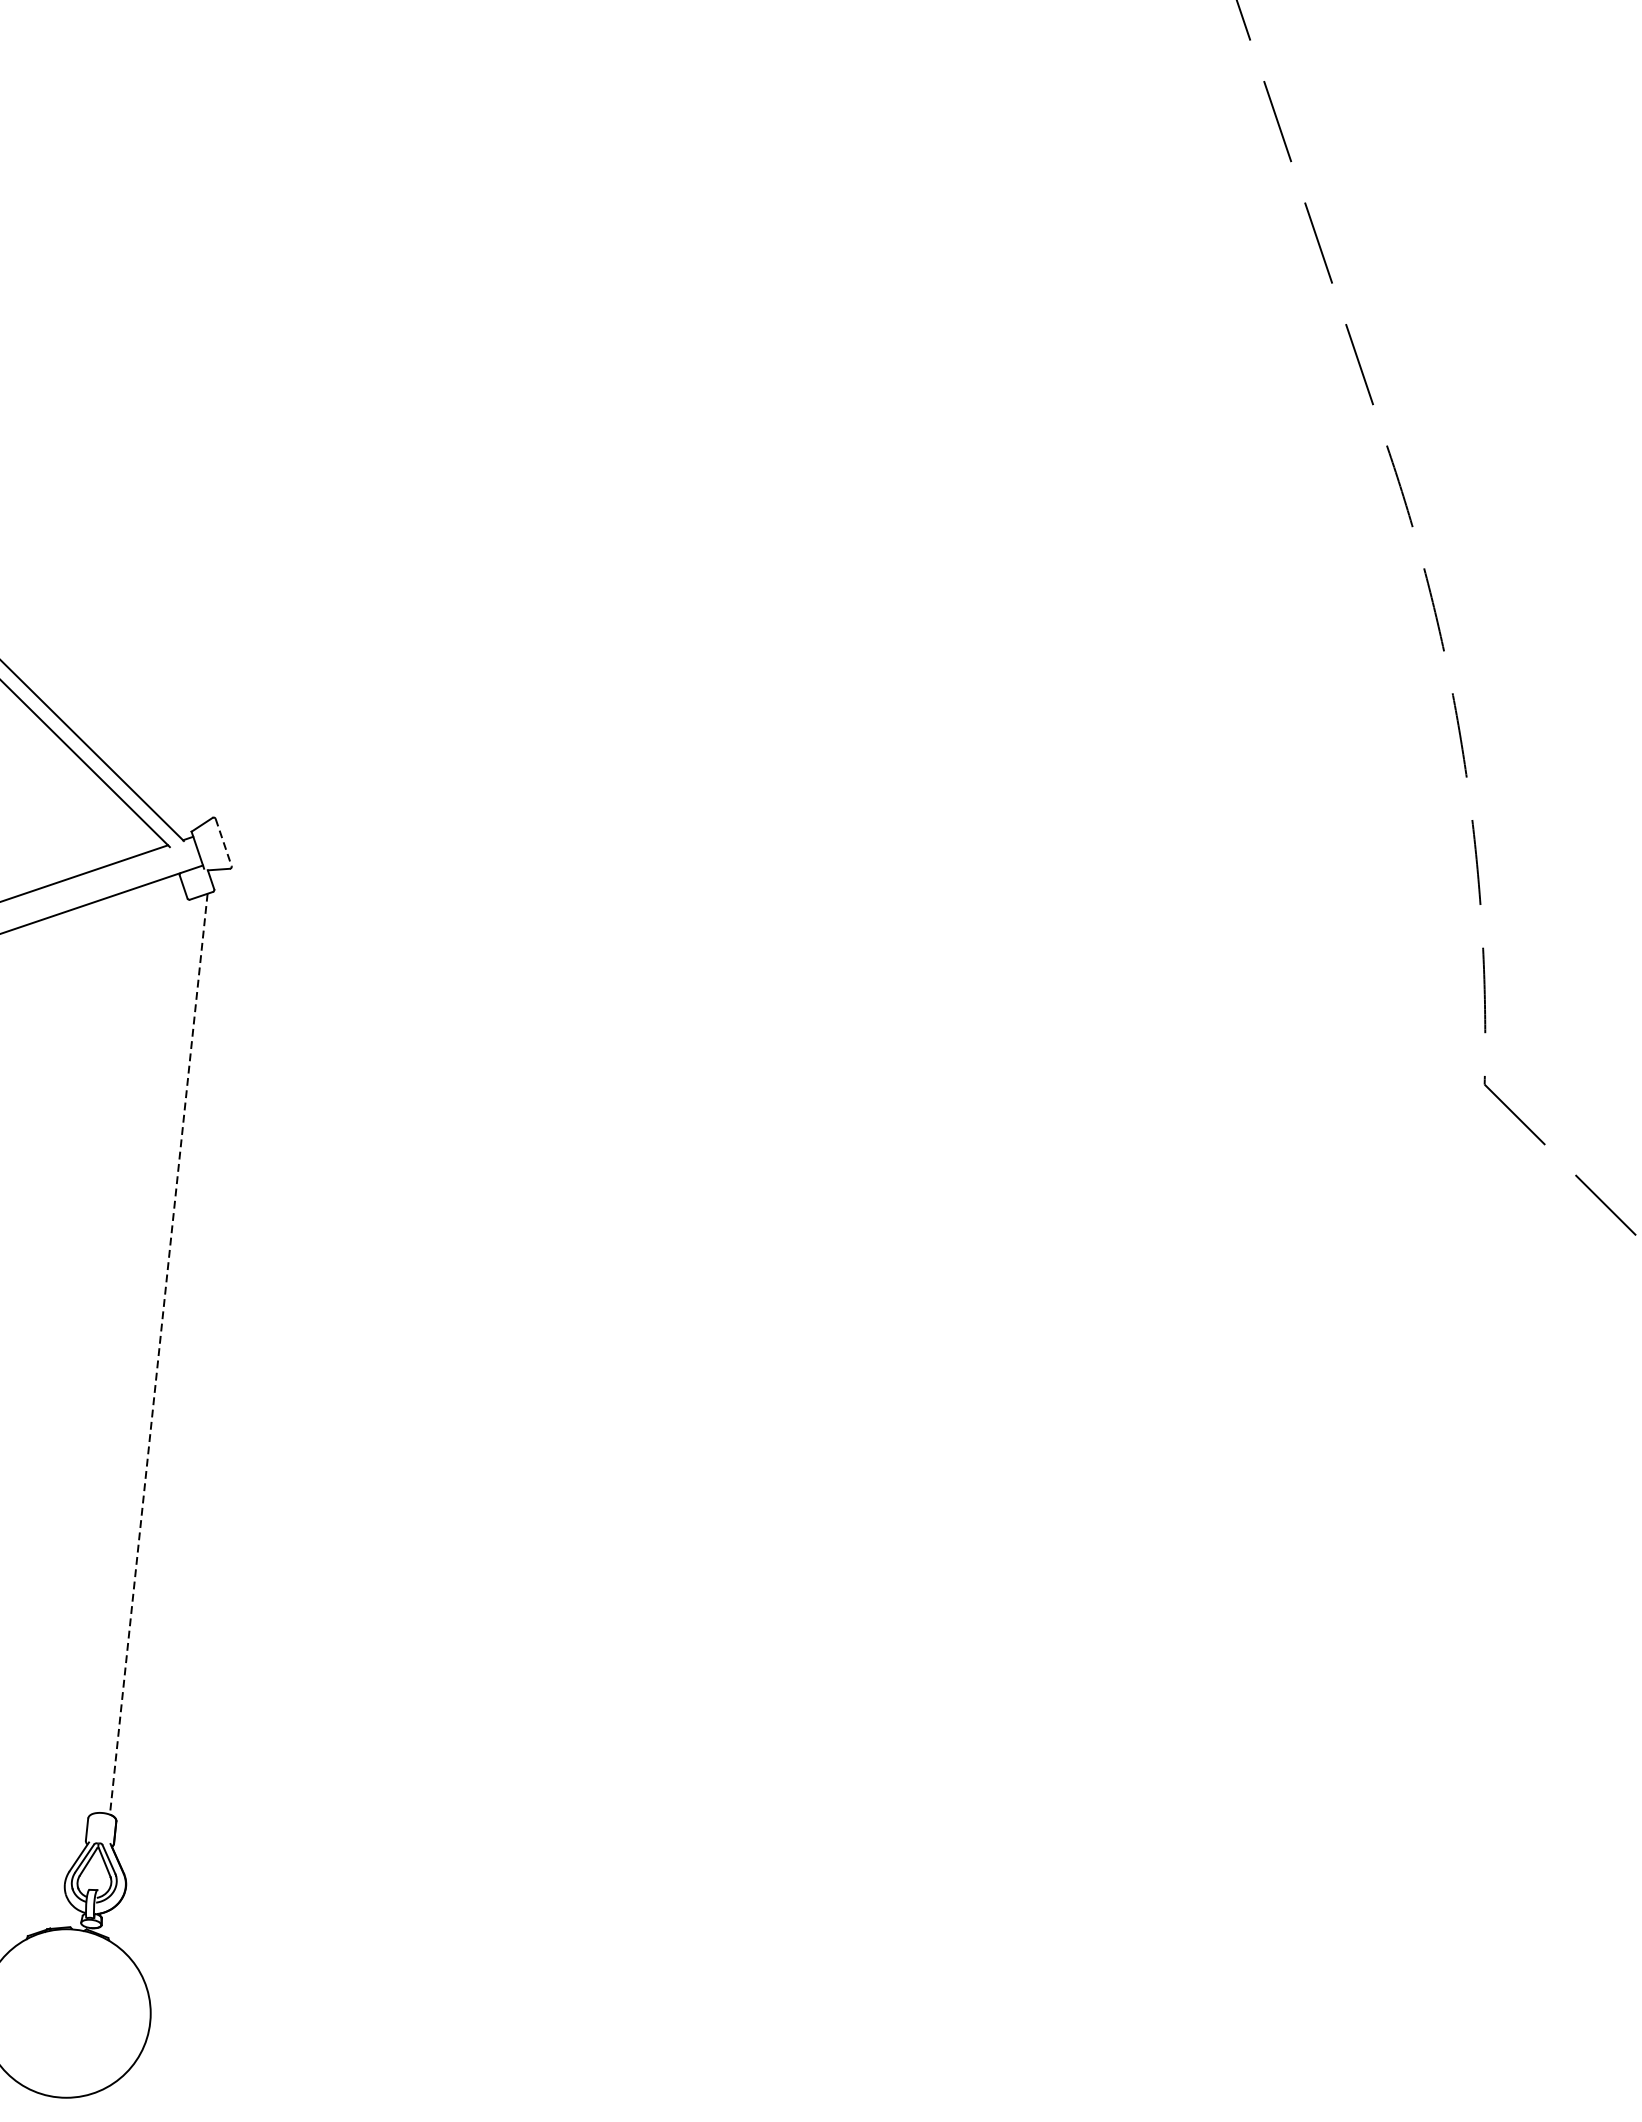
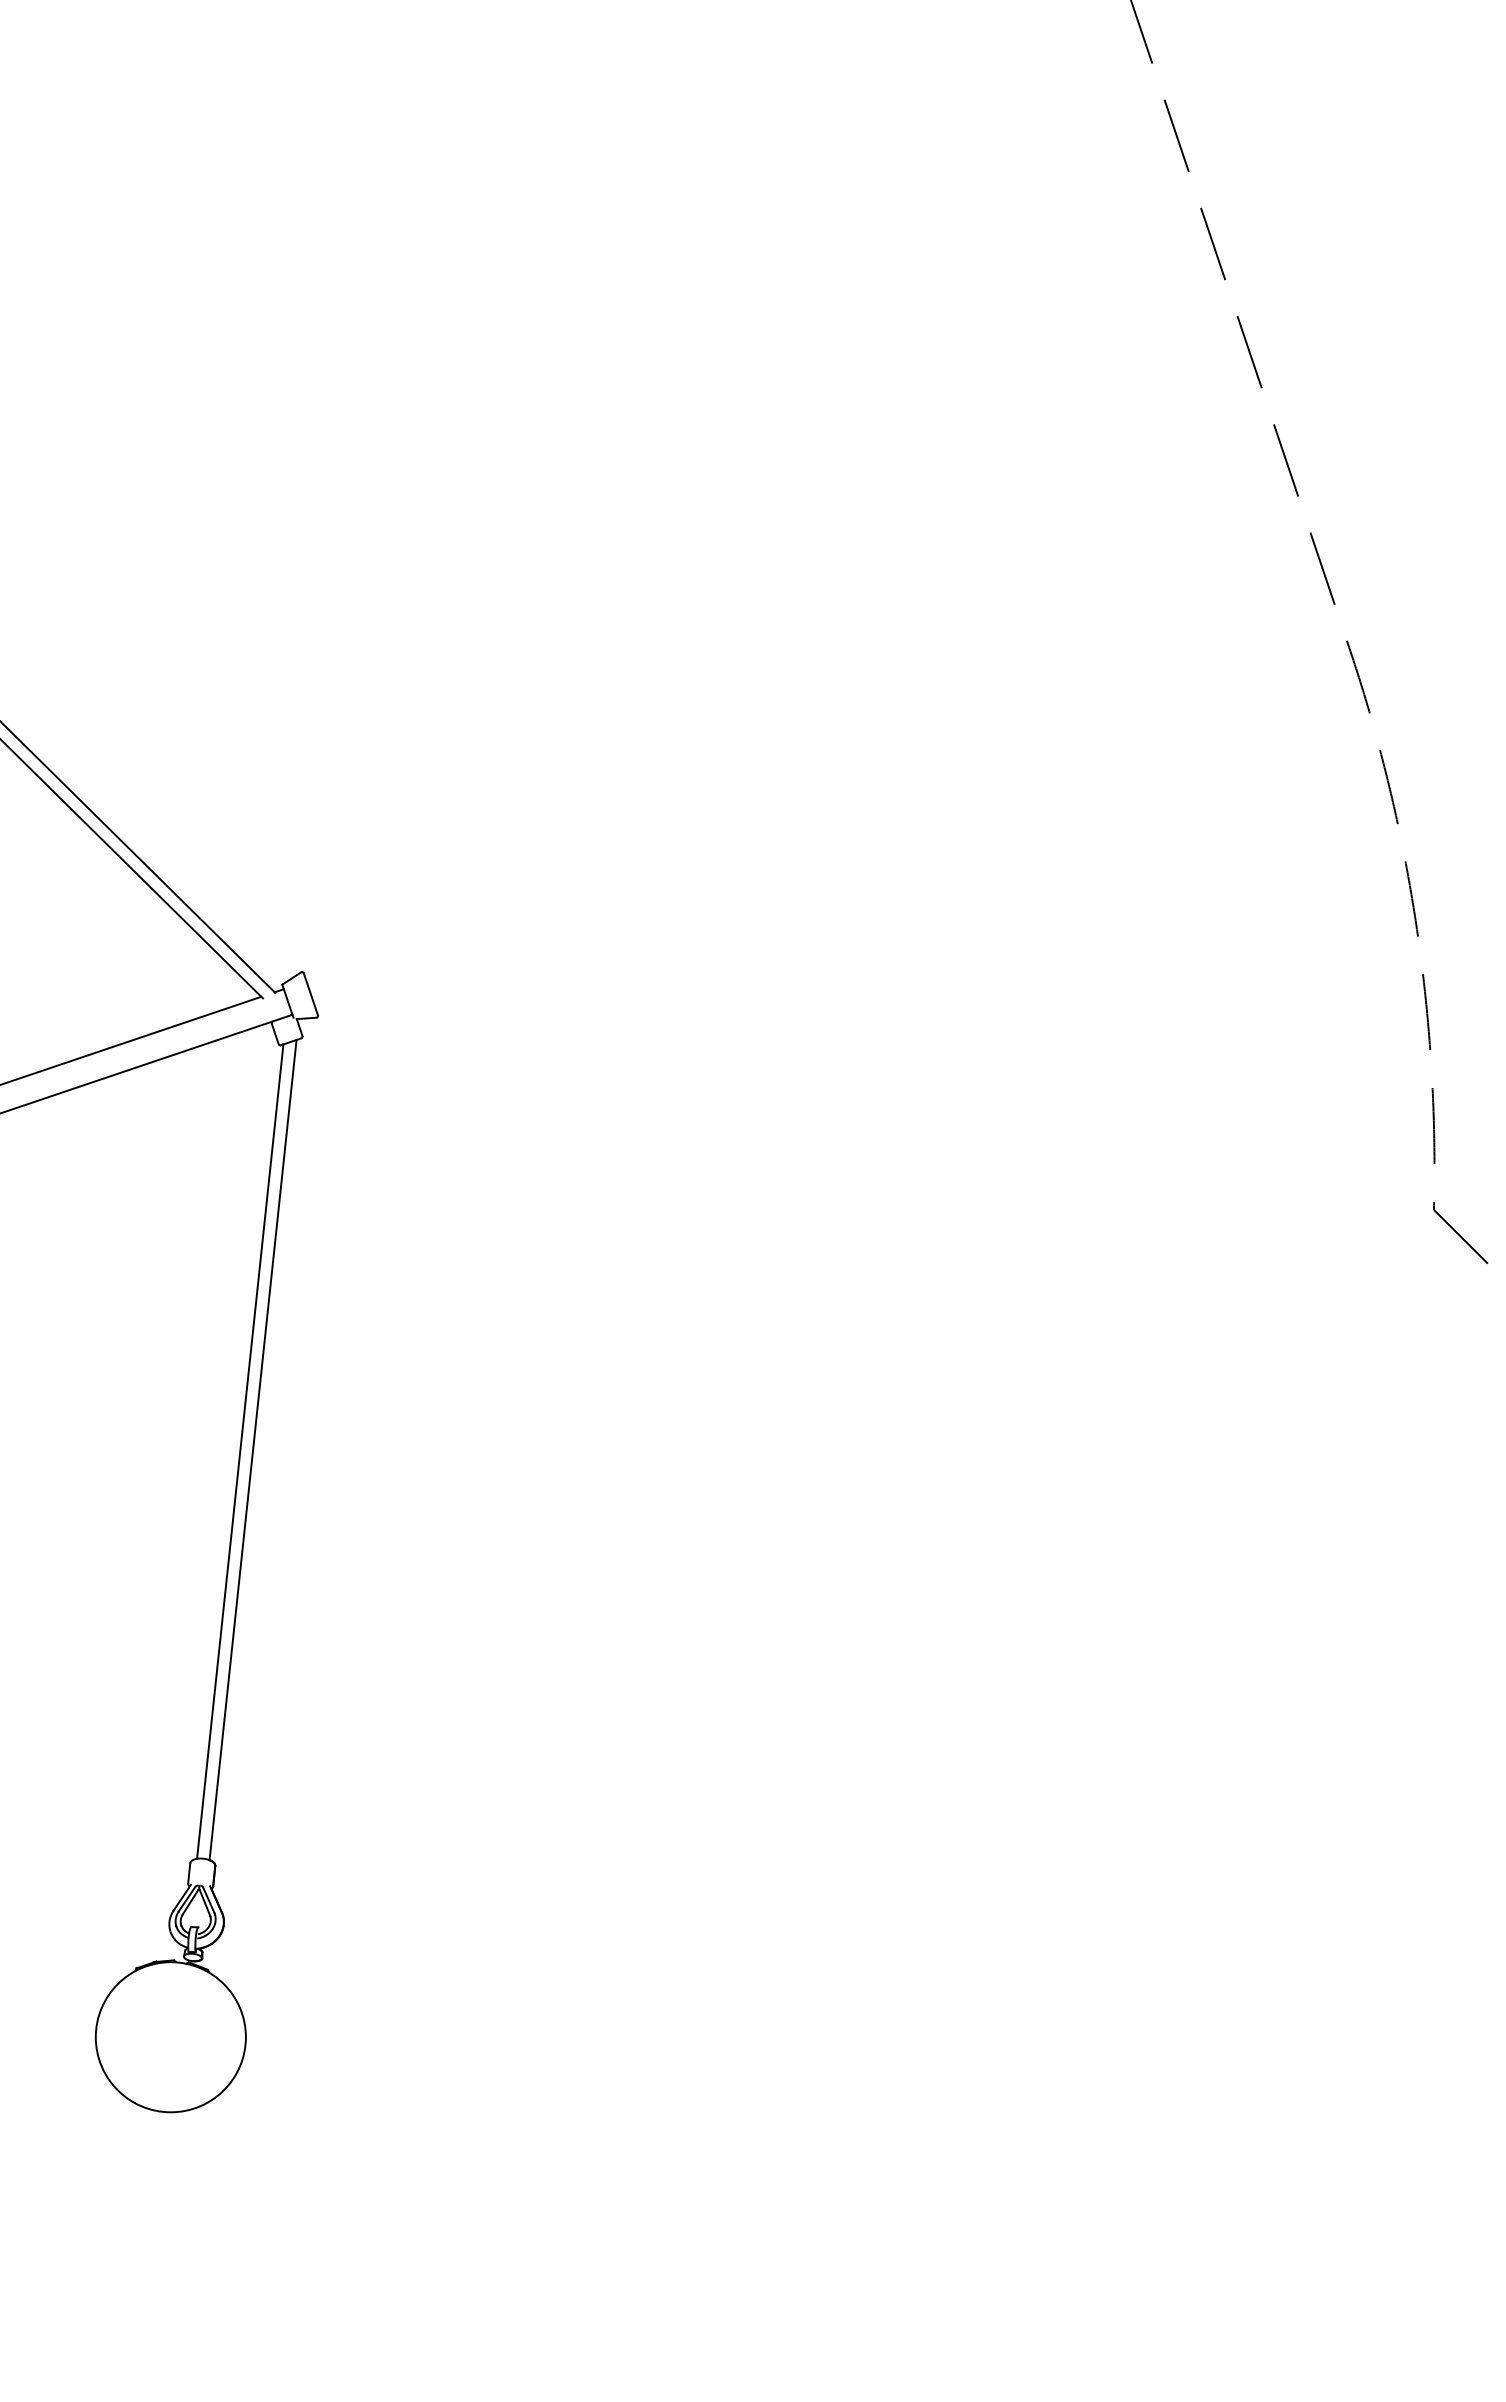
line: (224, 842) -> (311, 994), dashed -> solid
line: (159, 1354) -> (253, 1450), dashed -> solid
line: (144, 1355) -> (240, 1451), added

